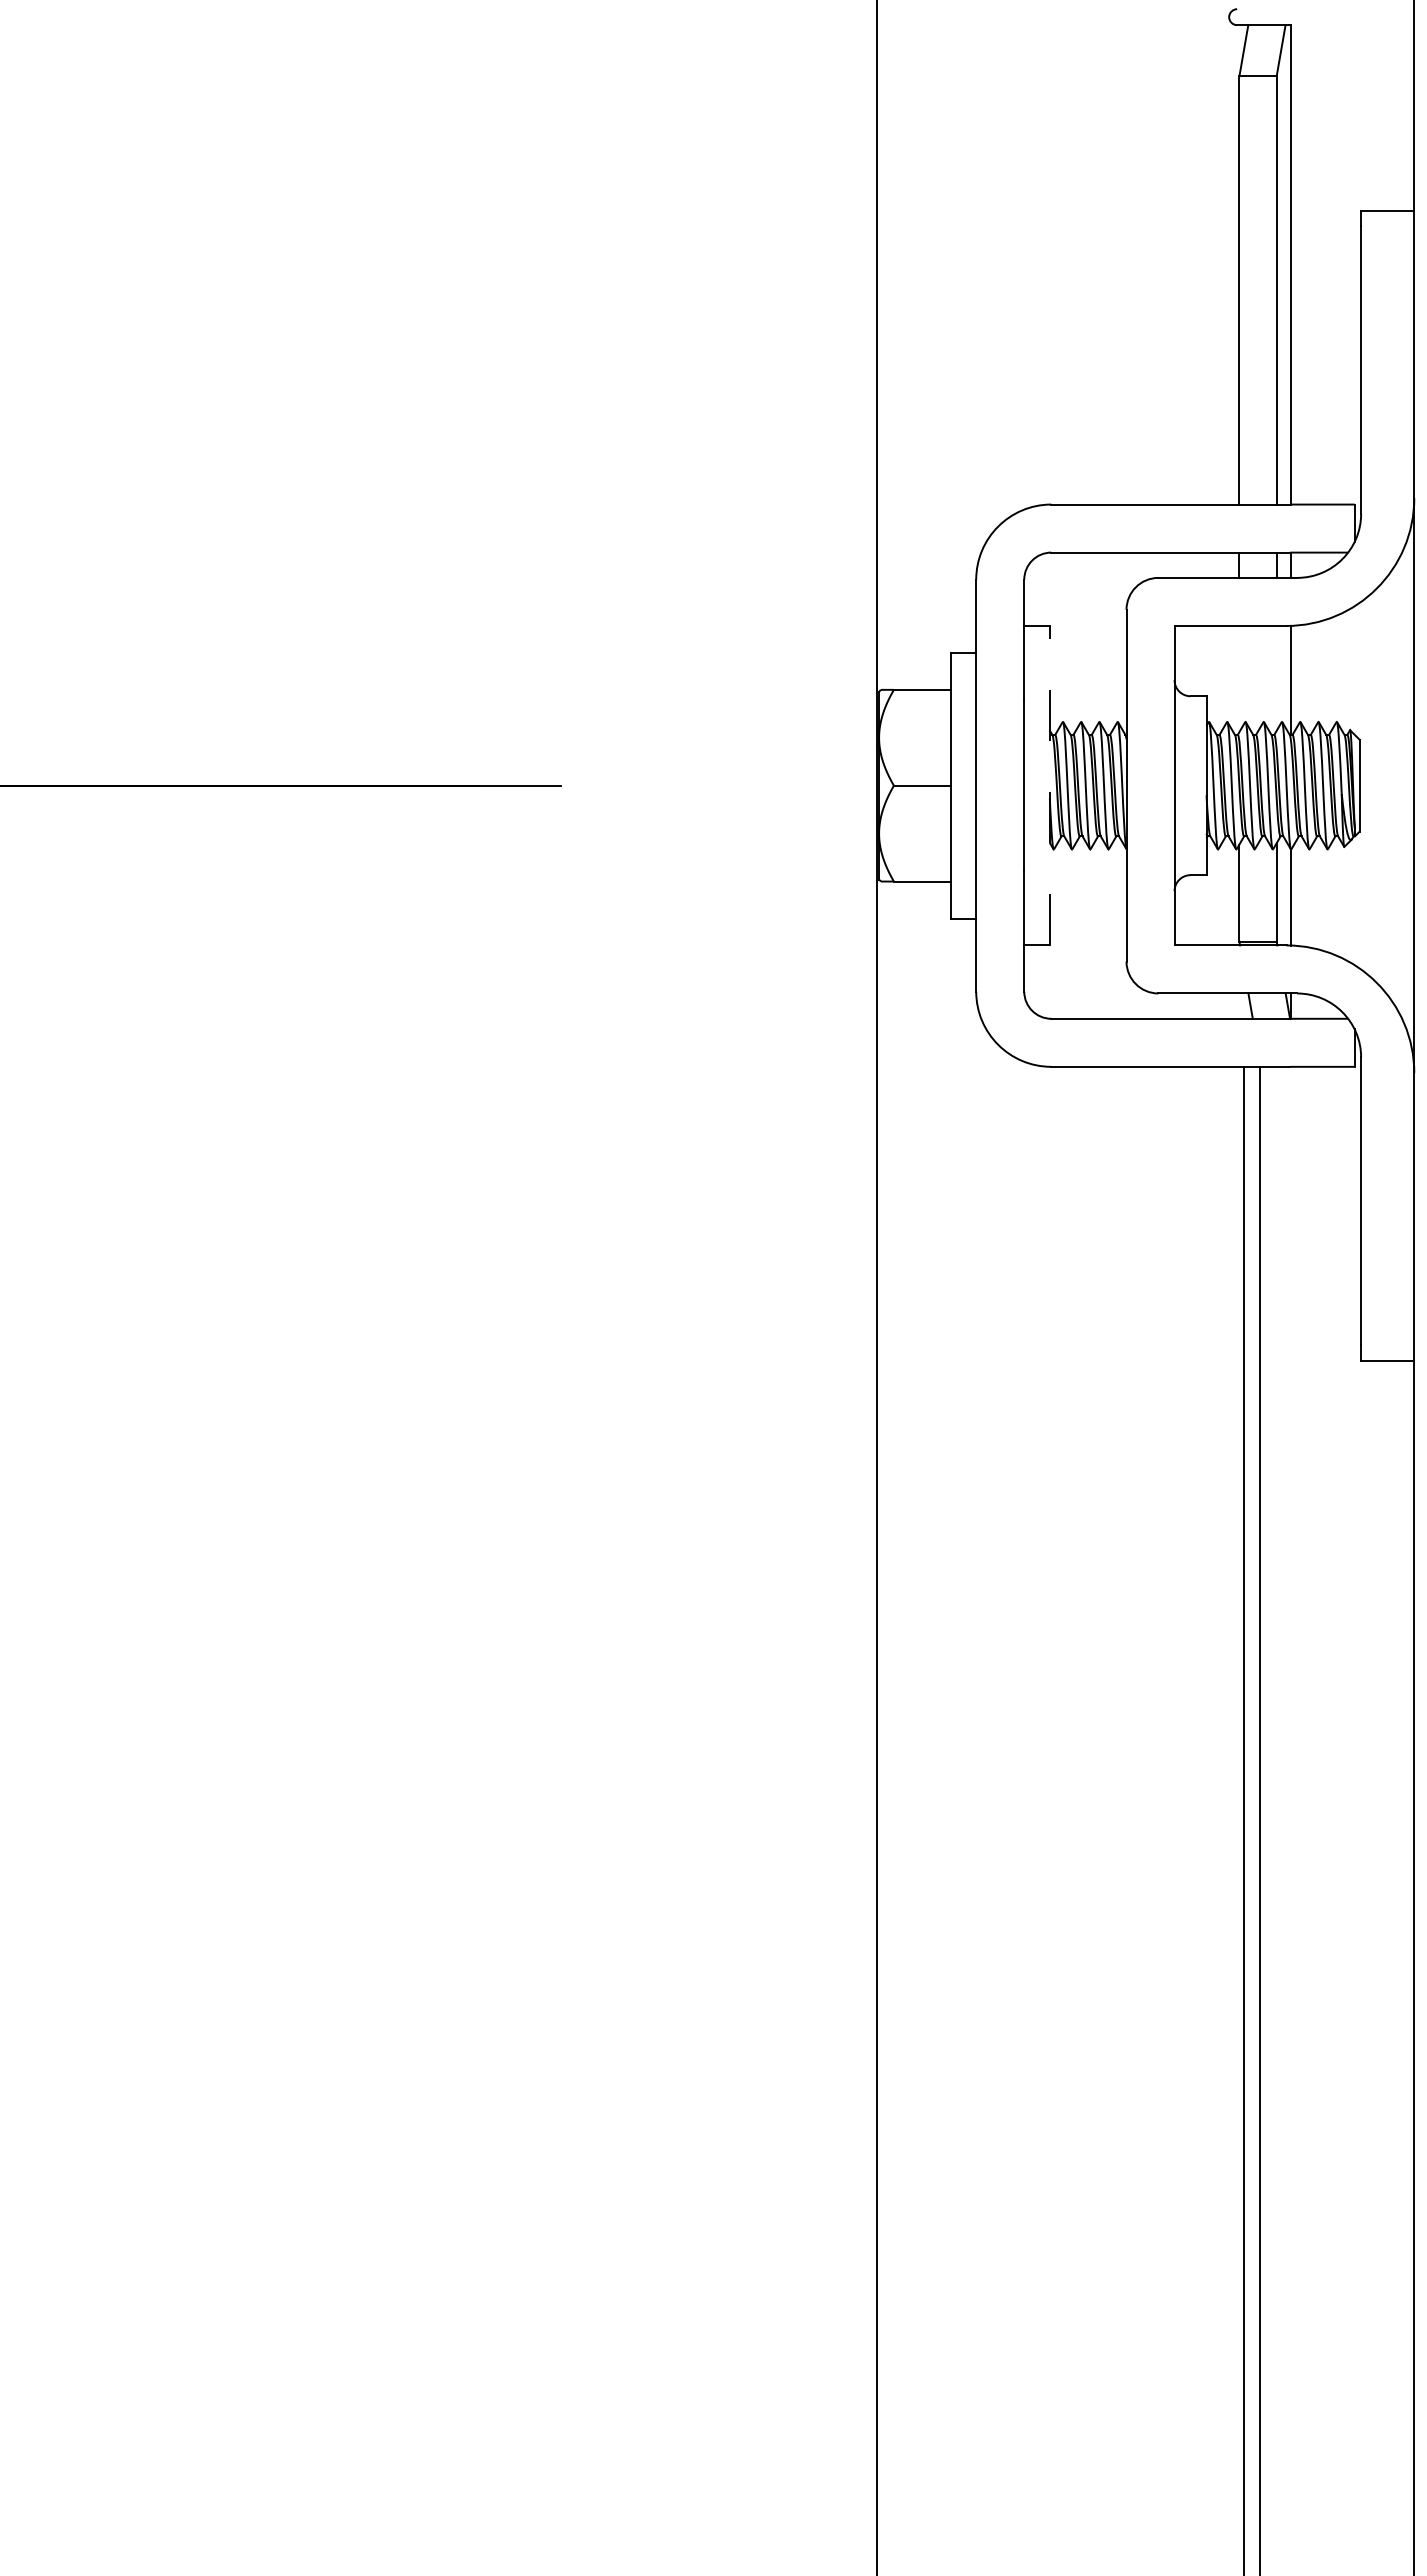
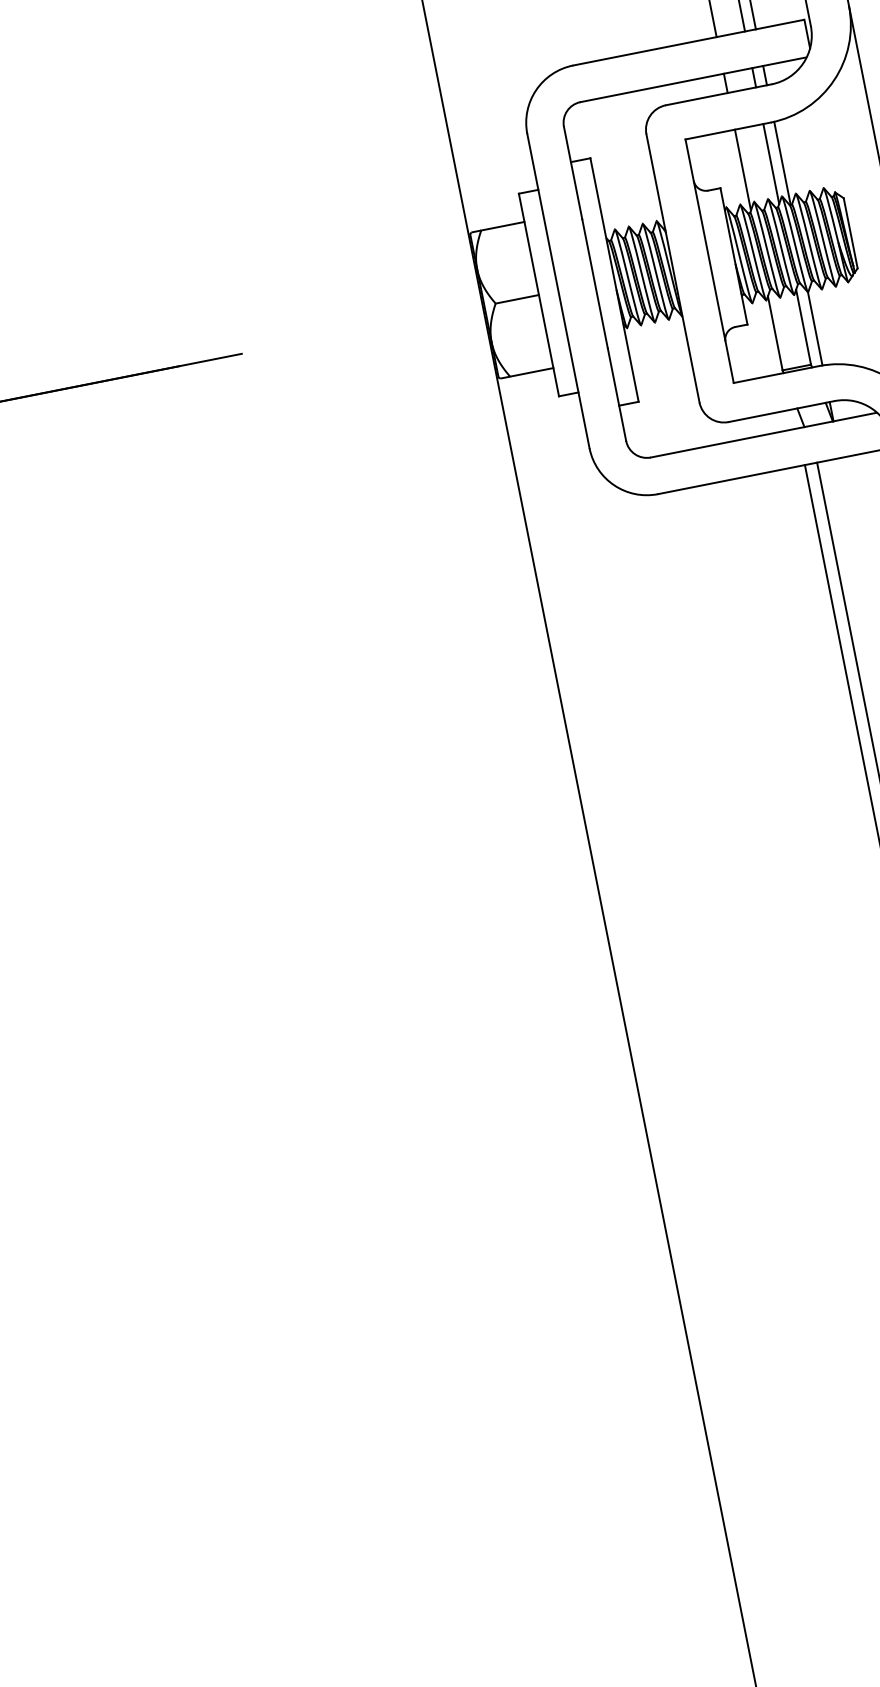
line: (1276, 677) -> (771, 163), added
line: (1239, 678) -> (742, 169), added
line: (1049, 785) -> (614, 279), dashed -> solid

